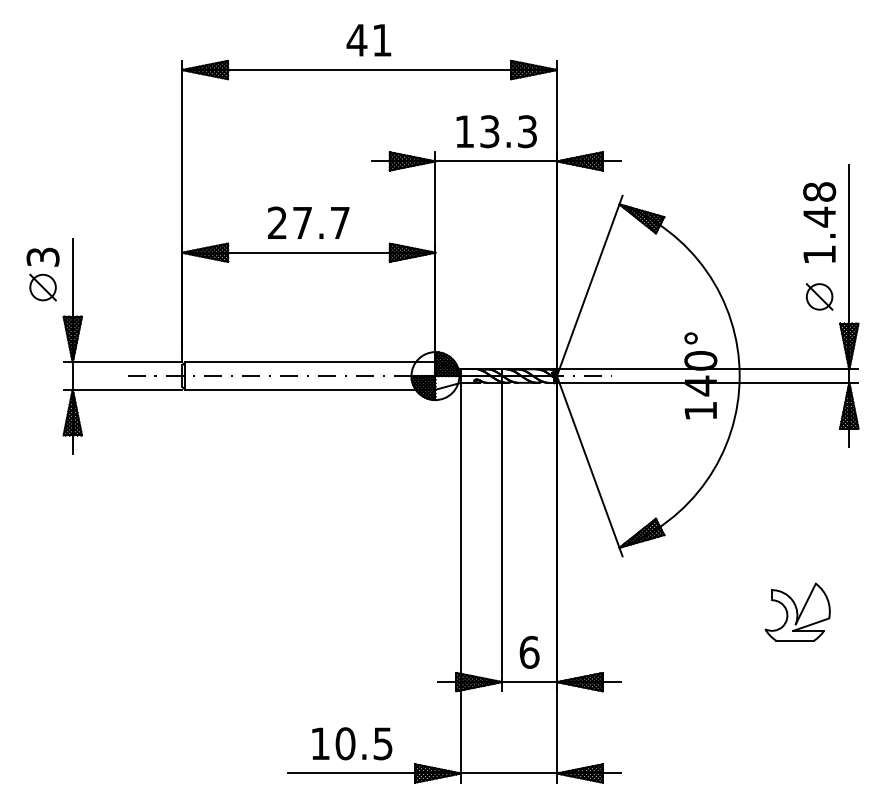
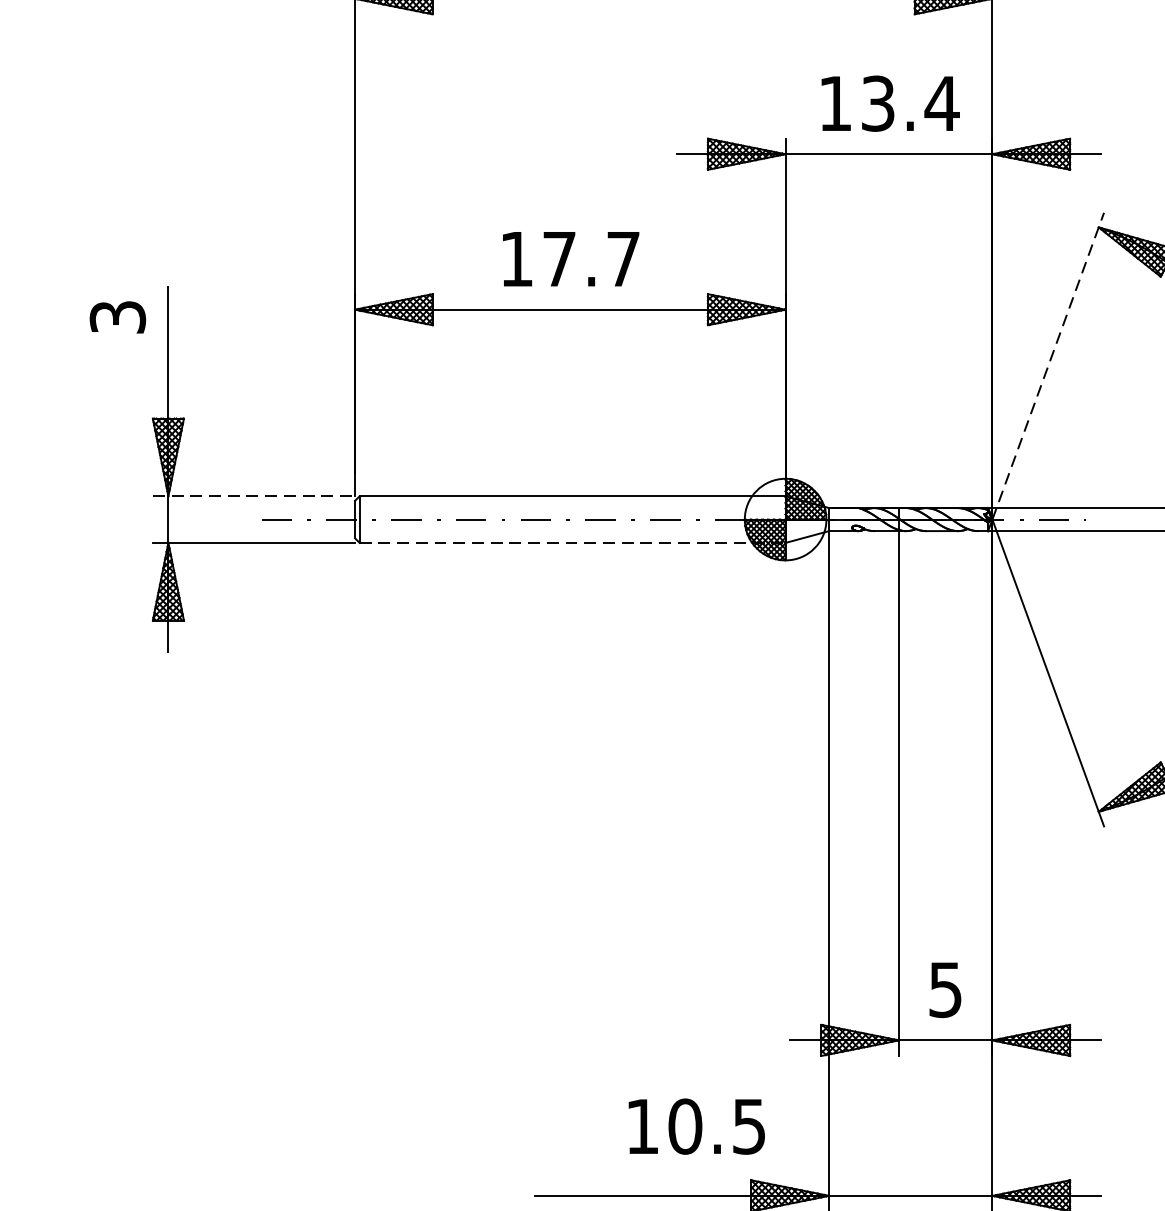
text: (527, 131) -> (942, 103), 13.3 -> 13.4
text: (277, 222) -> (516, 258), 27.7 -> 17.7
line: (589, 285) -> (1047, 365), solid -> dashed
part: (42, 287) -> (116, 368), removed
line: (123, 362) -> (254, 496), solid -> dashed
line: (310, 389) -> (572, 542), solid -> dashed
text: (529, 651) -> (945, 988), 6 -> 5
text: (352, 743) -> (697, 1126), moved

